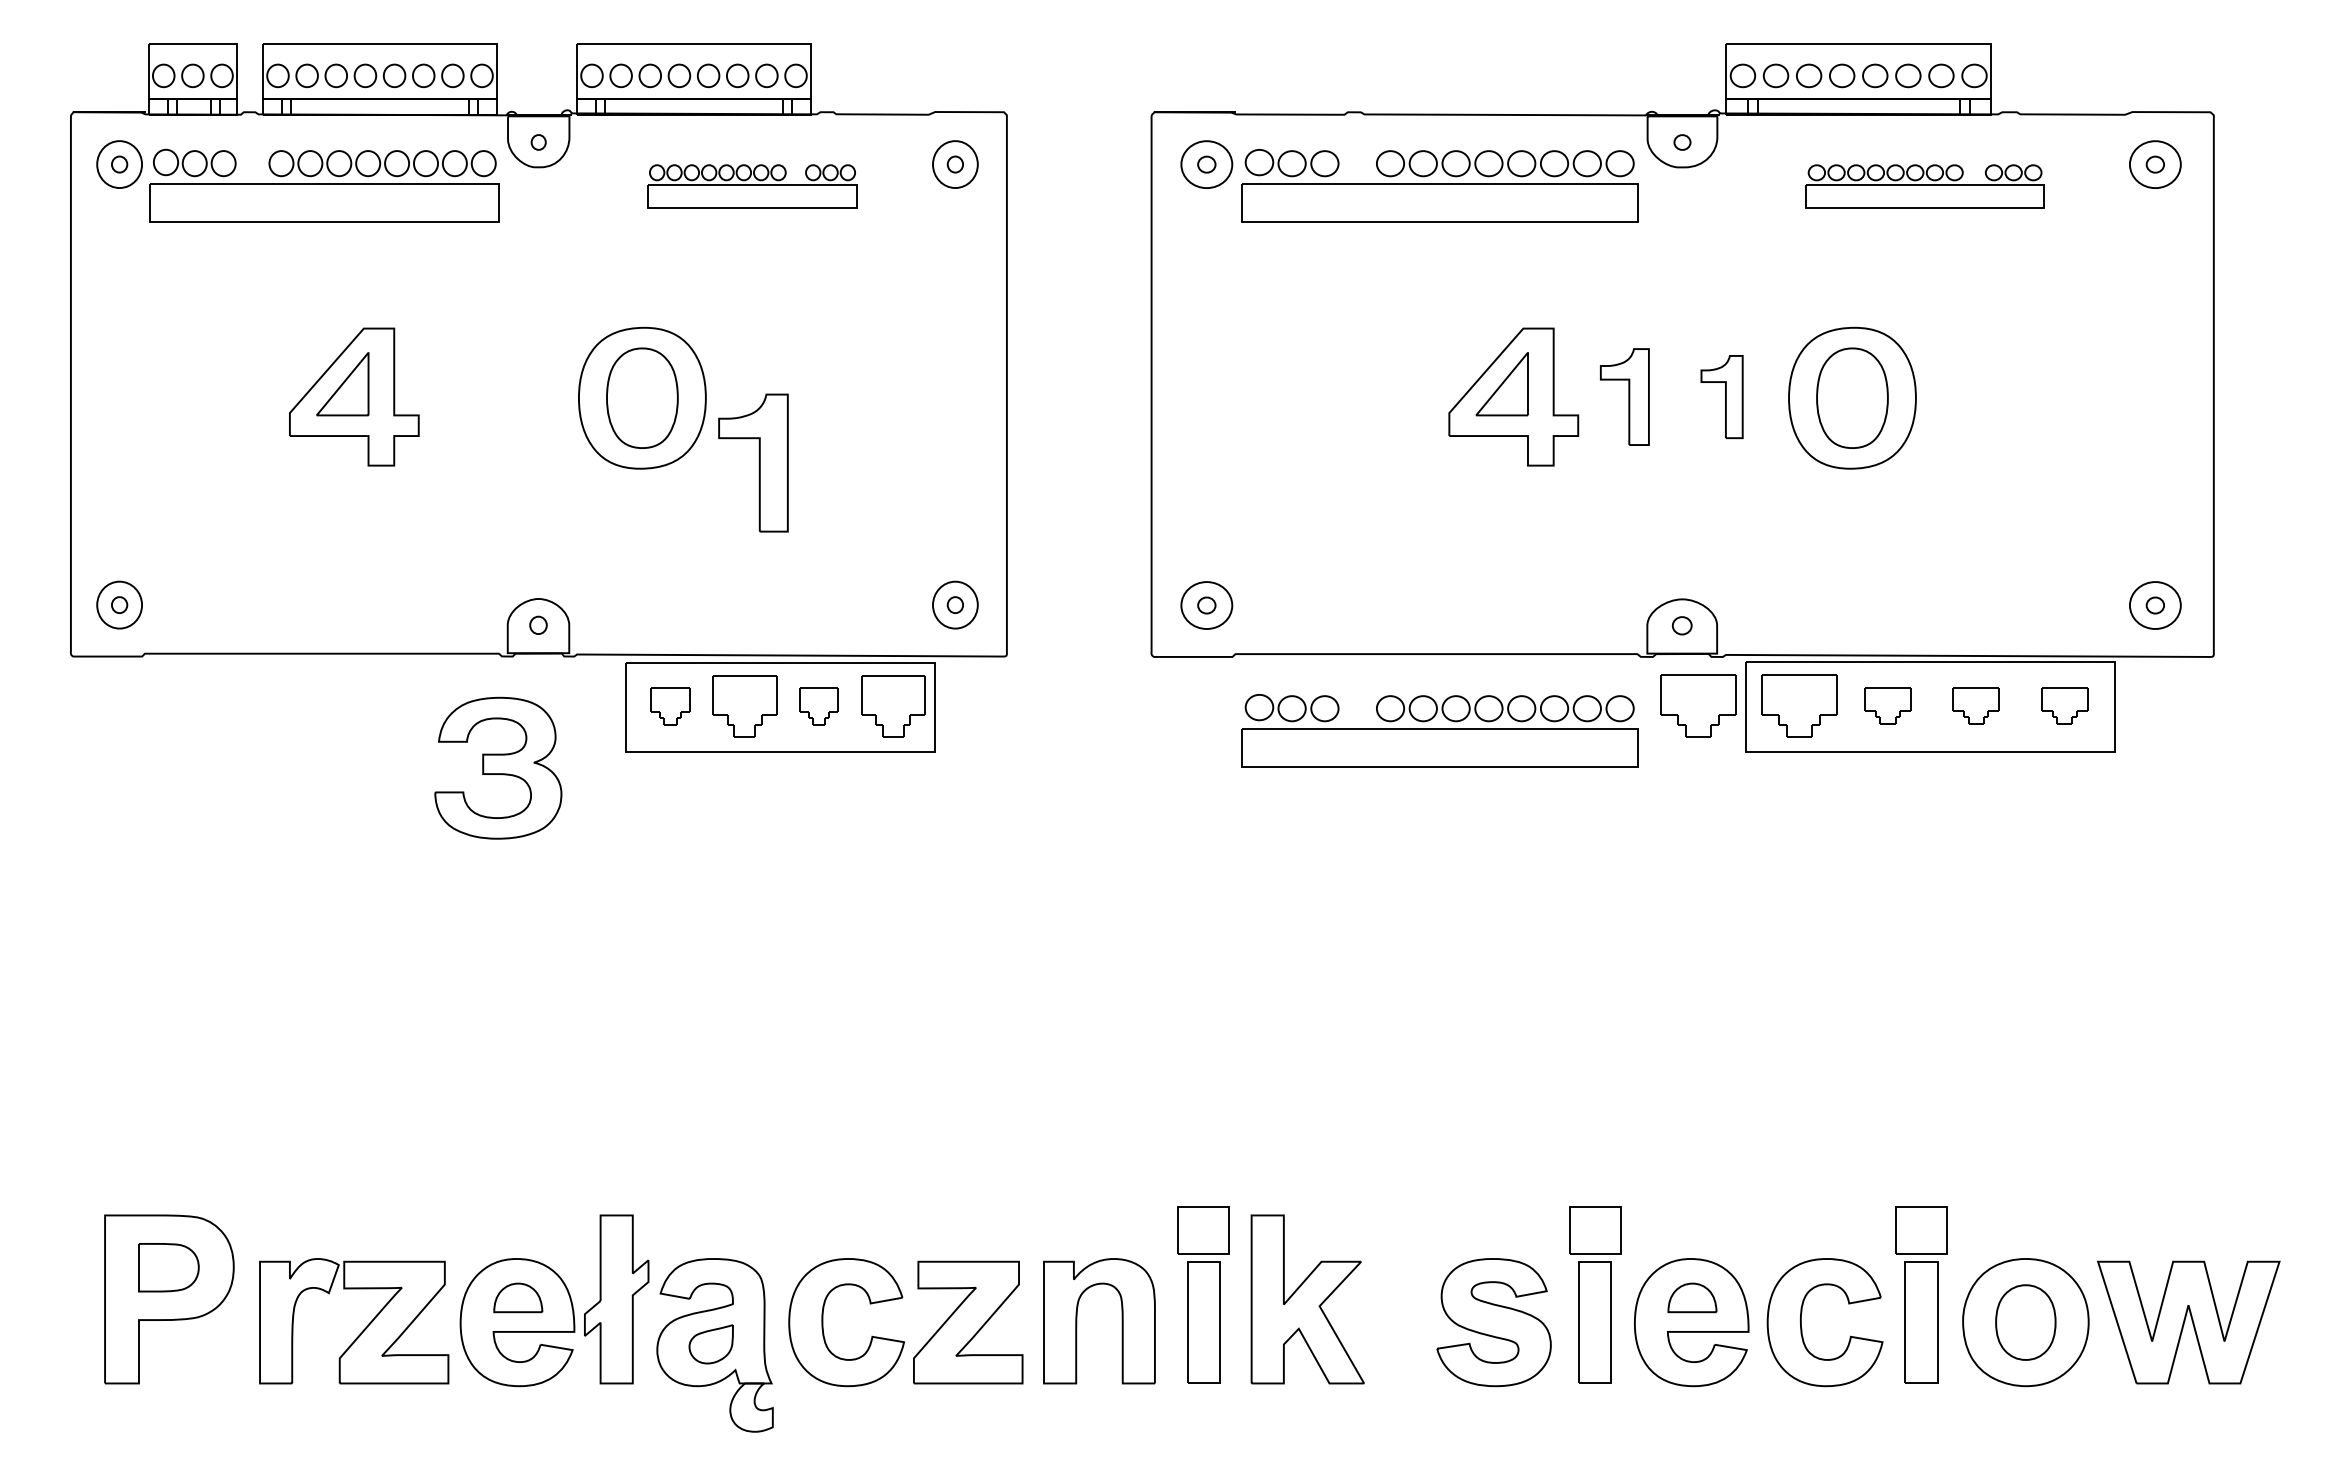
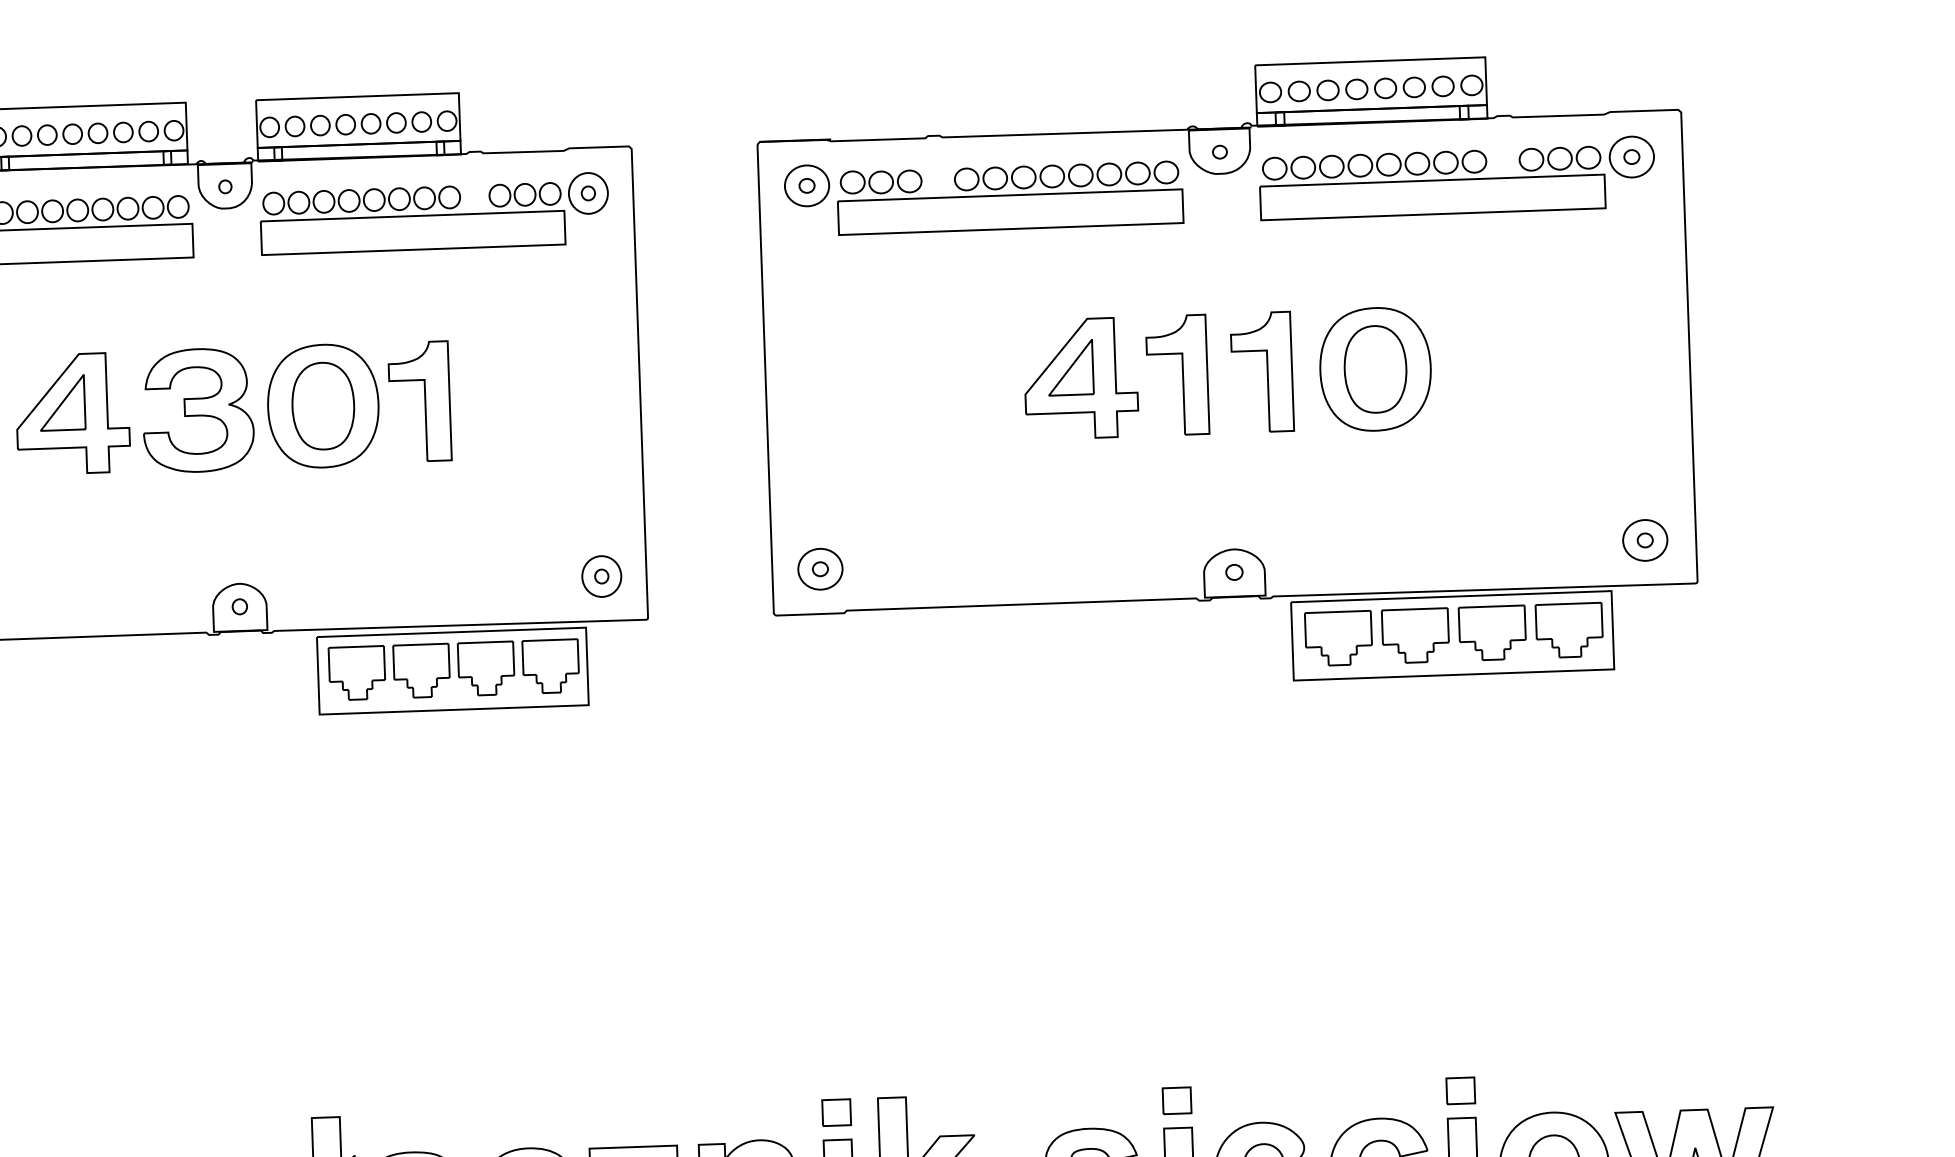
part: (752, 186) -> (412, 218), size x1.67
part: (1924, 186) -> (1431, 183), size x1.67
part: (1624, 396) -> (1177, 374), size x1.43
part: (1721, 396) -> (1261, 371), size x1.67
part: (753, 462) -> (419, 401), moved
part: (1698, 705) -> (1251, 641), removed
part: (1887, 705) -> (1415, 635), size x1.67
part: (1975, 705) -> (1491, 632), size x1.67
part: (2064, 705) -> (1569, 630), size x1.67
part: (670, 706) -> (357, 673), size x1.67
part: (818, 706) -> (485, 668), size x1.67
part: (1439, 730) -> (1026, 670), removed
part: (498, 767) -> (198, 409), moved
part: (1203, 1229) -> (836, 1111), size x0.62
part: (1594, 1229) -> (1176, 1100), size x0.62
part: (1921, 1229) -> (1460, 1090), size x0.62

